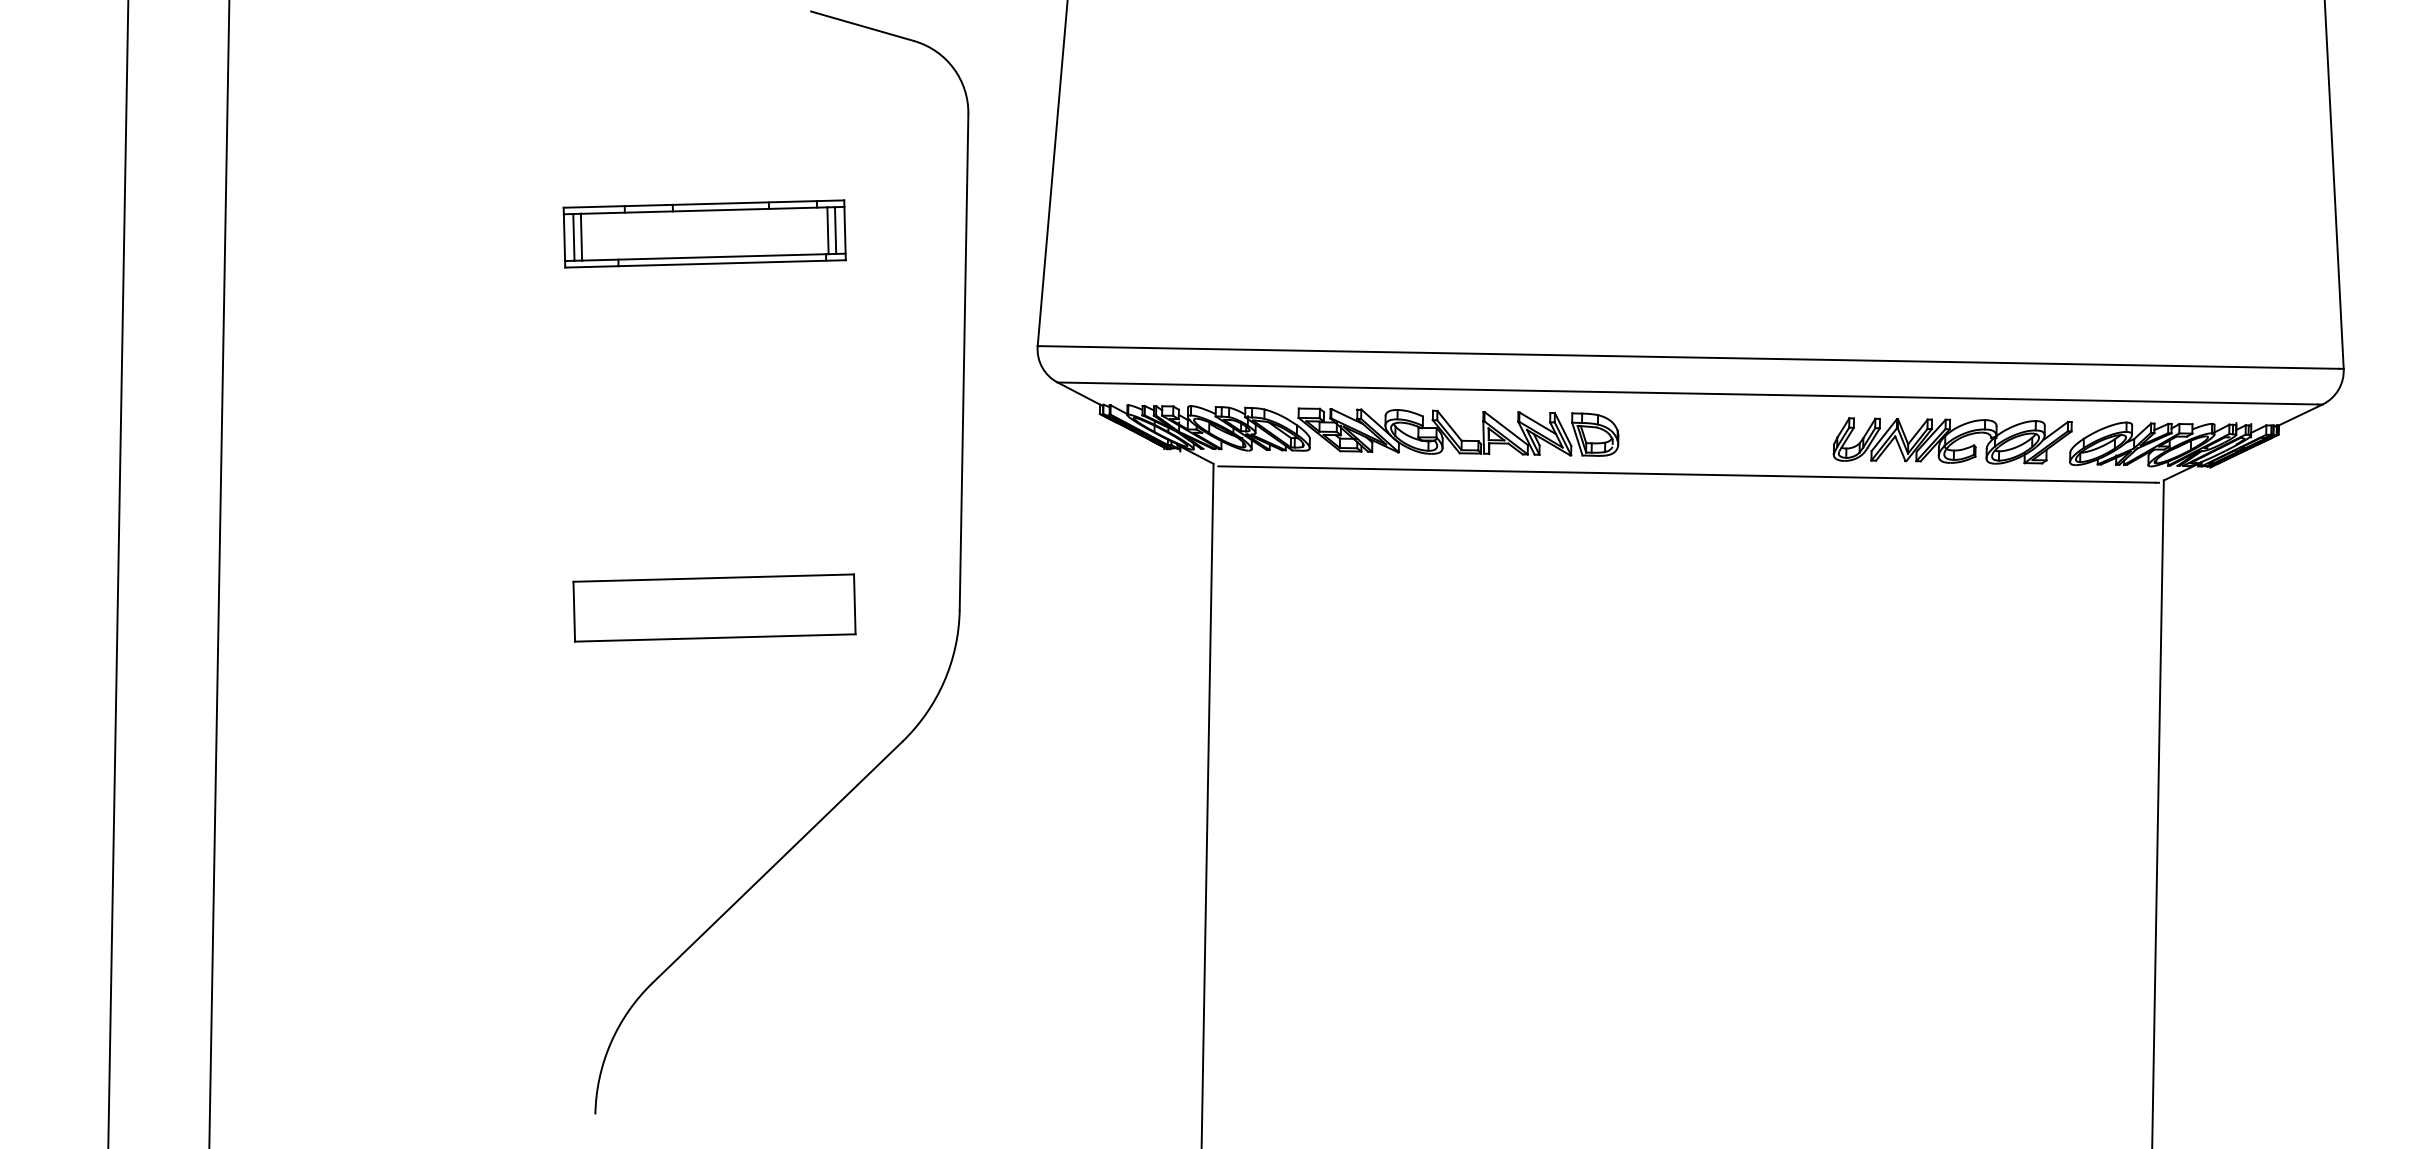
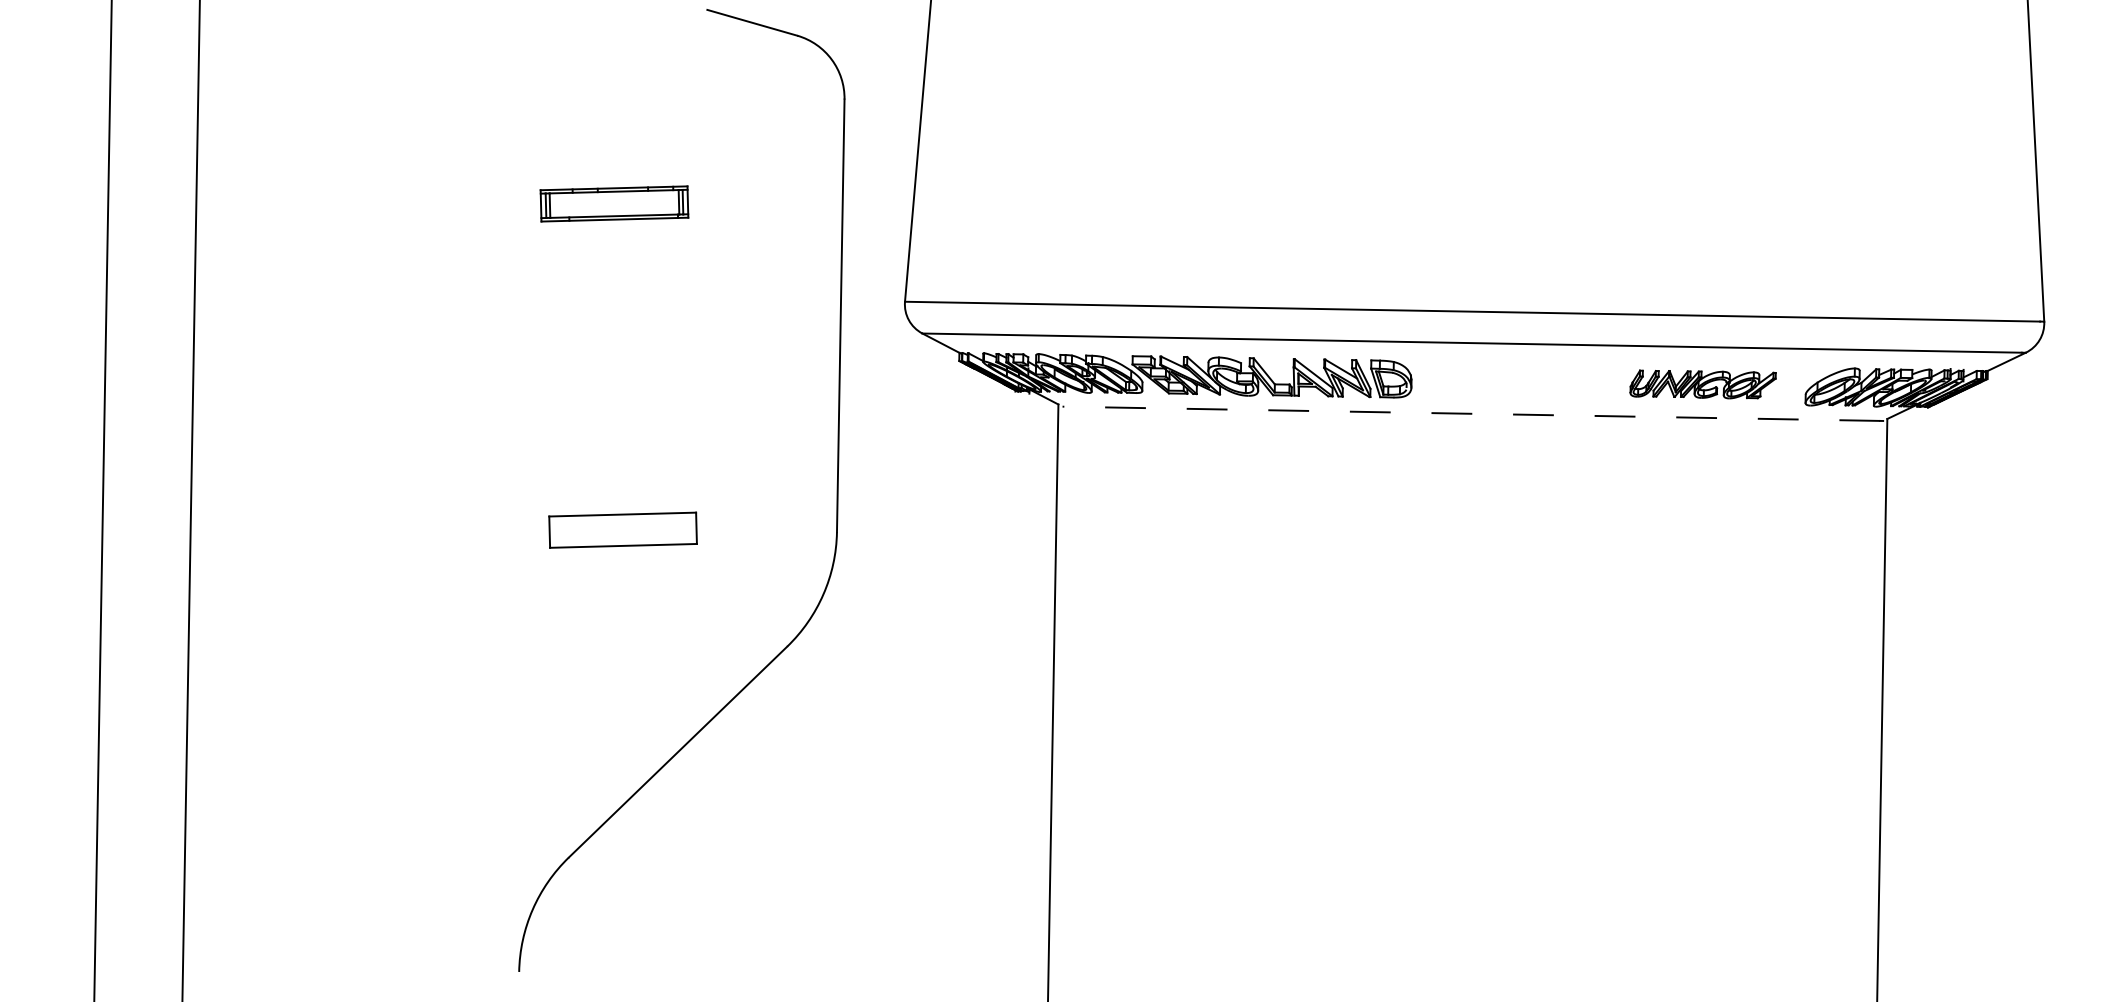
part: (704, 233) -> (614, 203), size x0.6
part: (1952, 440) -> (1702, 384), size x0.7
line: (1686, 474) -> (1470, 413), solid -> dashed
part: (714, 607) -> (623, 529), size x0.6

